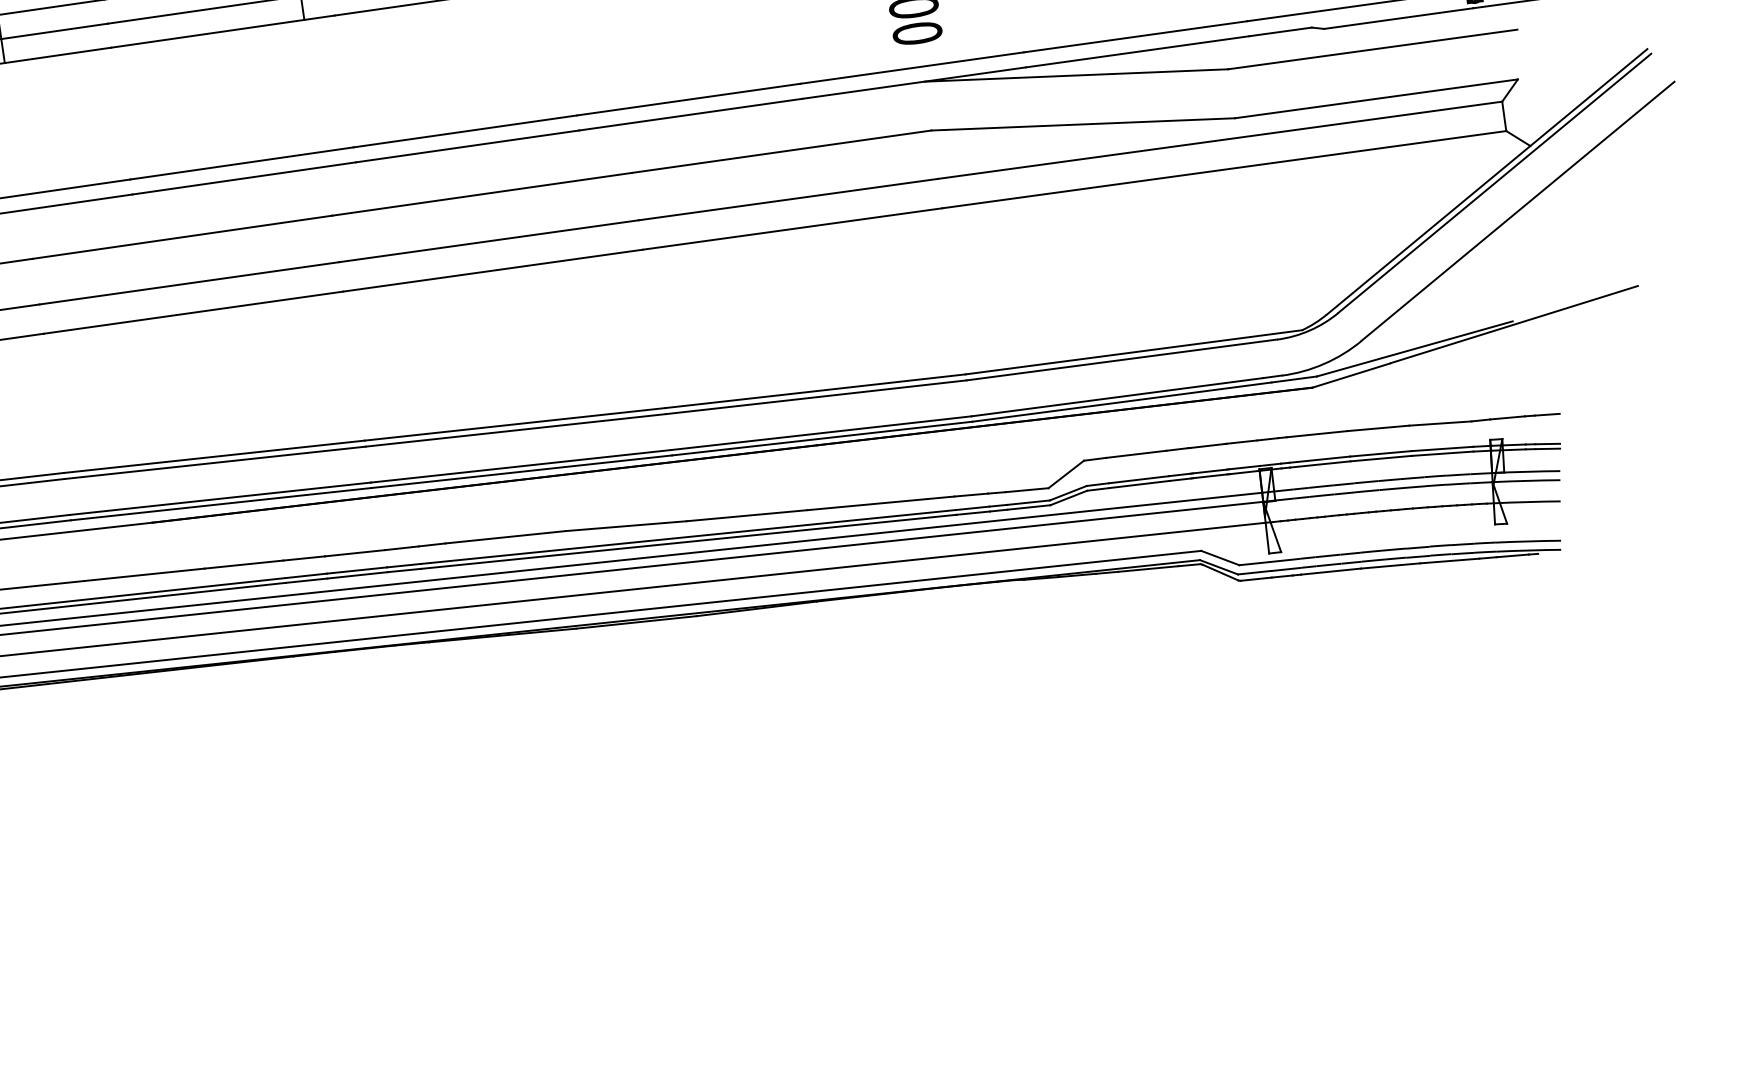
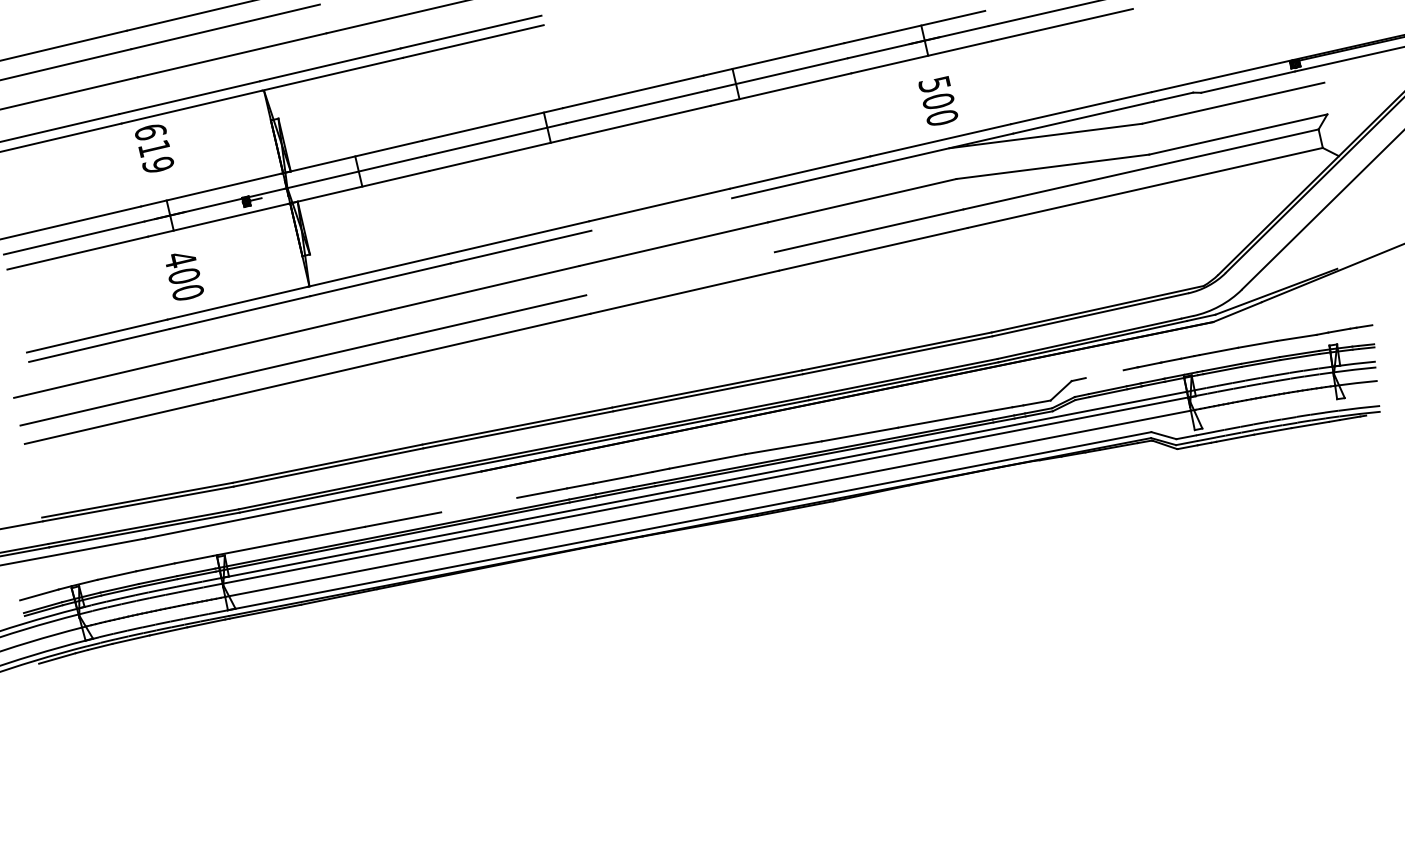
line: (467, 146) -> (661, 214), removed
line: (488, 240) -> (680, 273), removed
line: (1135, 454) -> (1104, 374), removed
line: (144, 573) -> (479, 504), removed

